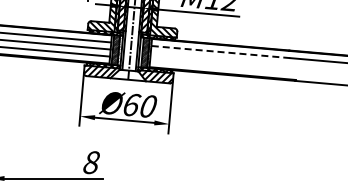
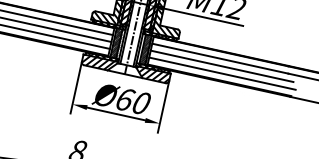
line: (220, 52) -> (219, 59), dashed -> solid
line: (223, 59) -> (222, 66), added
line: (224, 66) -> (222, 73), added

